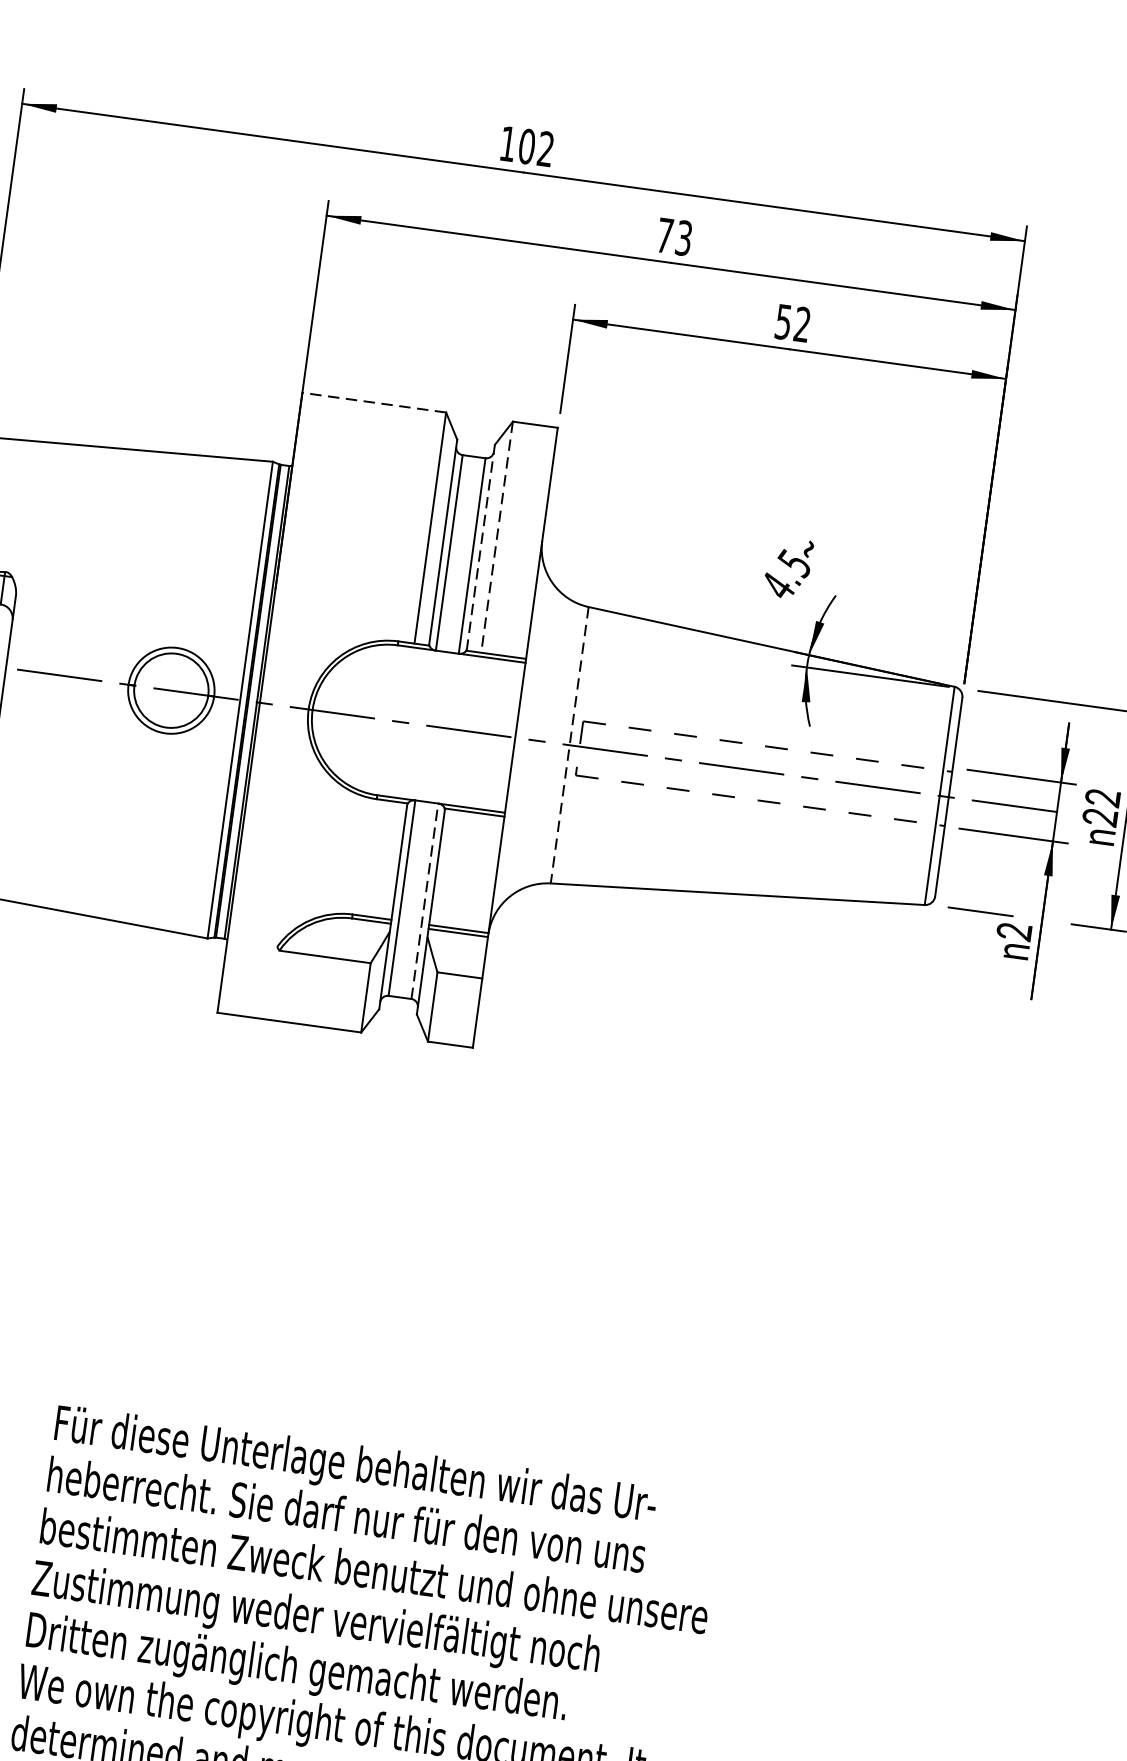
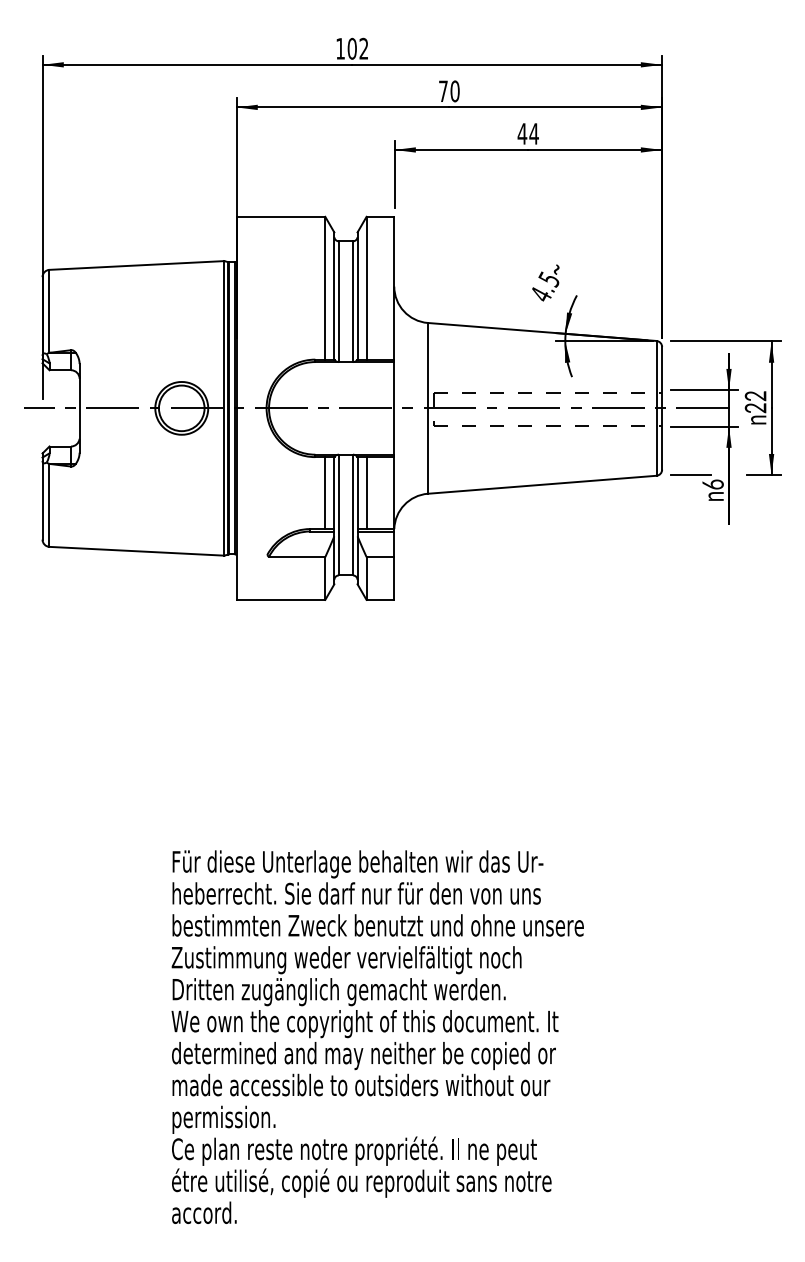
text: (682, 238) -> (454, 91), 73 -> 70
text: (791, 322) -> (527, 133), 52 -> 44
line: (373, 402) -> (280, 216), dashed -> solid
line: (496, 537) -> (366, 288), dashed -> solid
line: (480, 548) -> (357, 296), dashed -> solid
line: (569, 745) -> (427, 408), dashed -> solid
line: (385, 860) -> (325, 493), added
line: (451, 869) -> (366, 493), added
line: (425, 900) -> (353, 514), dashed -> solid
text: (1013, 931) -> (712, 484), 2 -> 6

